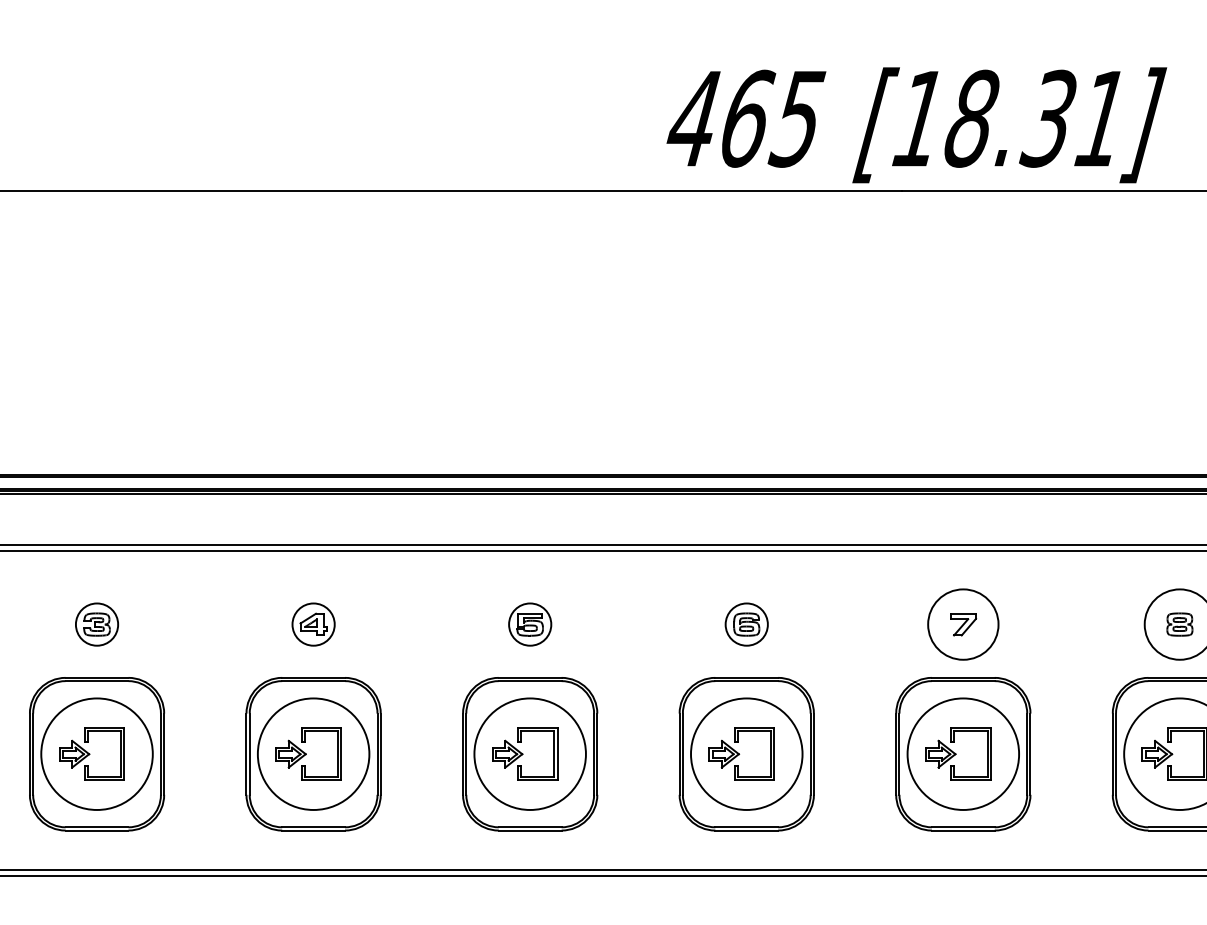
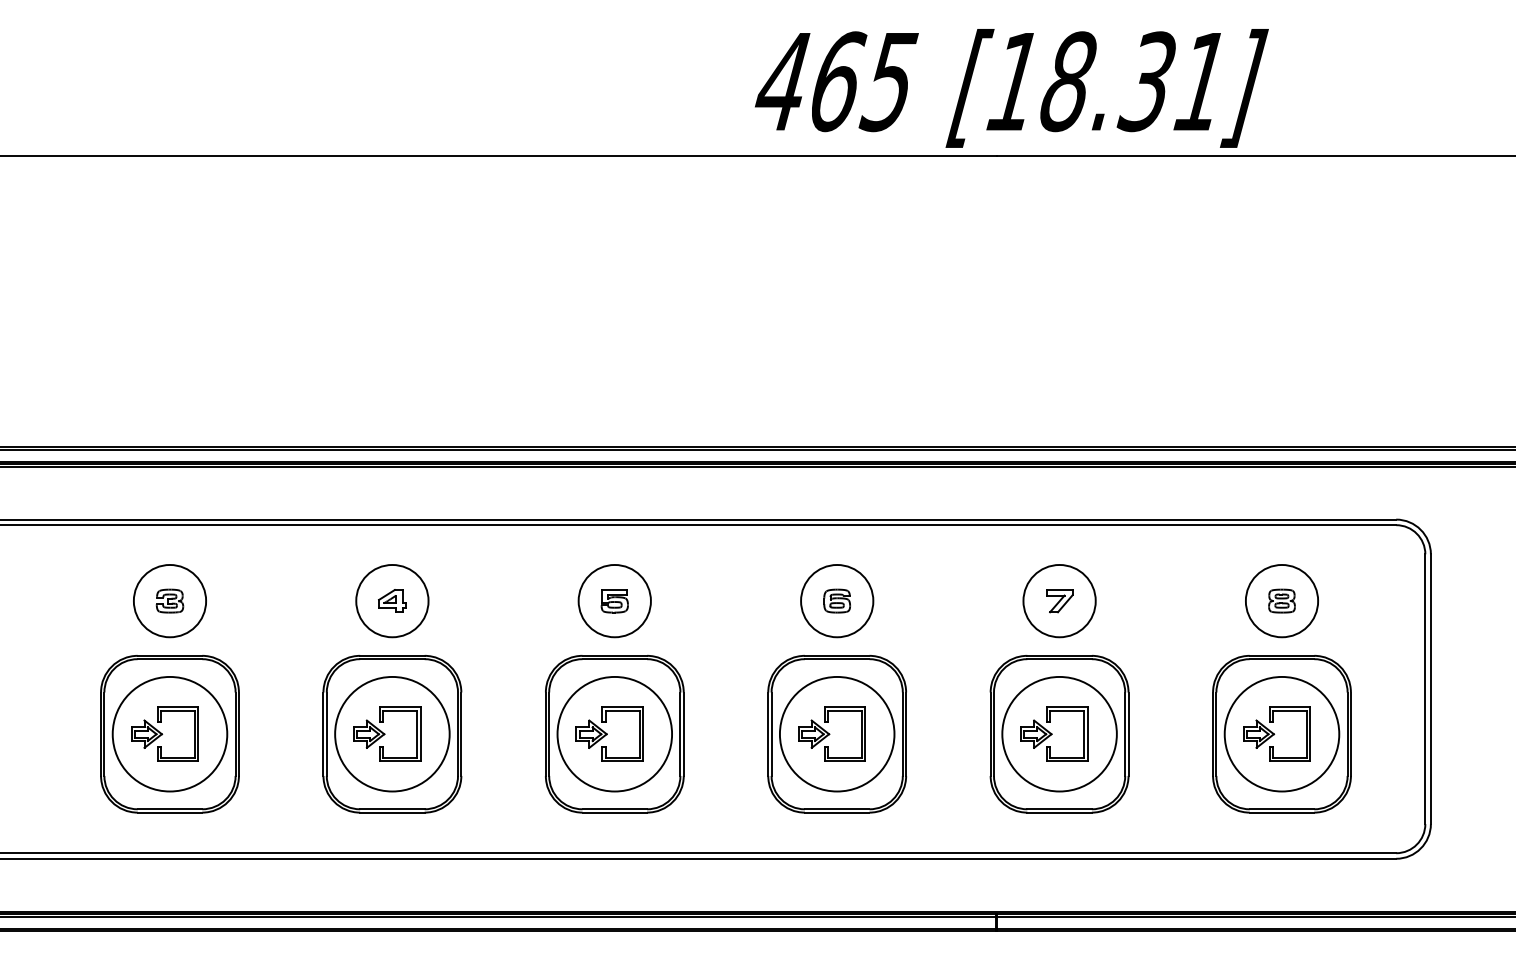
circle: (96, 623) -> (169, 600), size x1.67
circle: (313, 623) -> (392, 600), size x1.67
circle: (529, 623) -> (614, 600), size x1.67
circle: (747, 623) -> (837, 600), size x1.67

